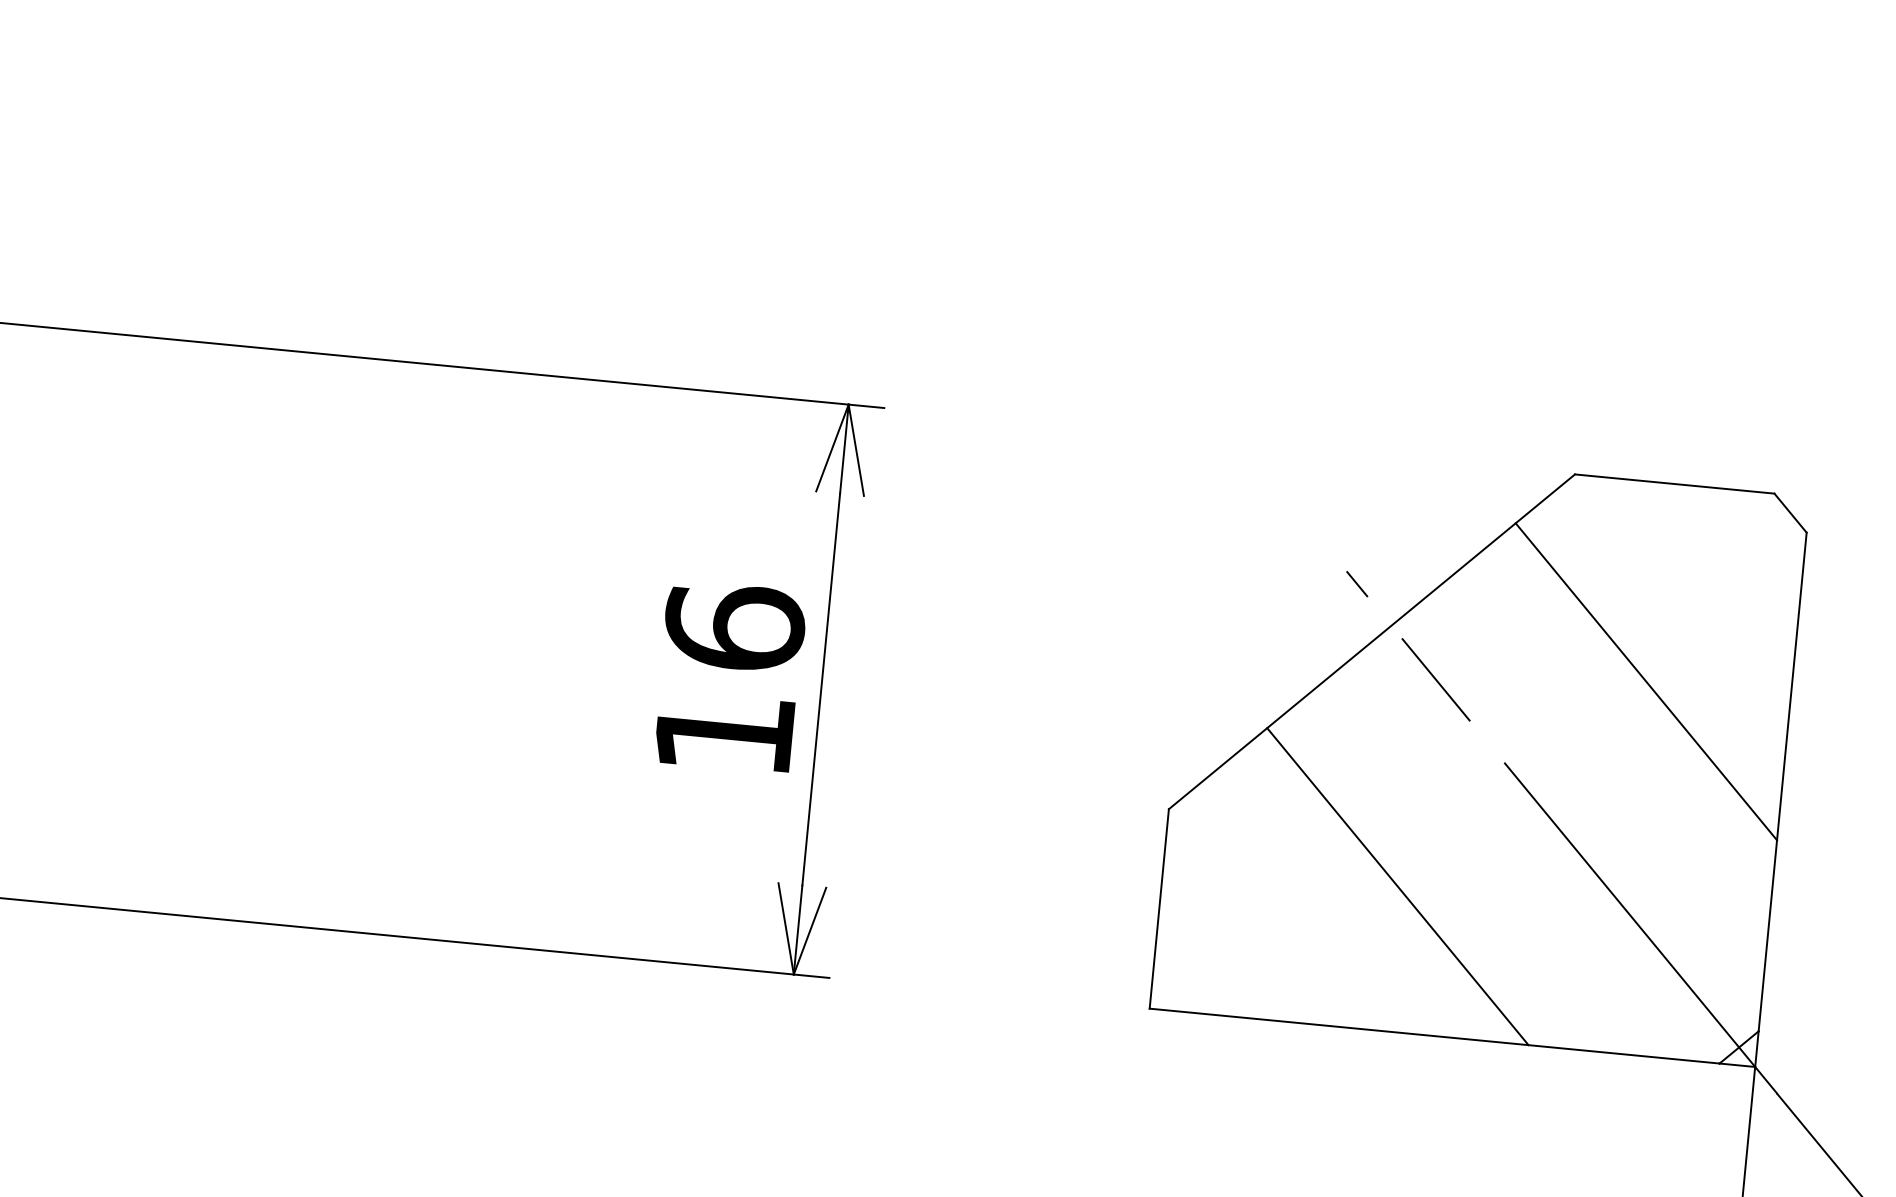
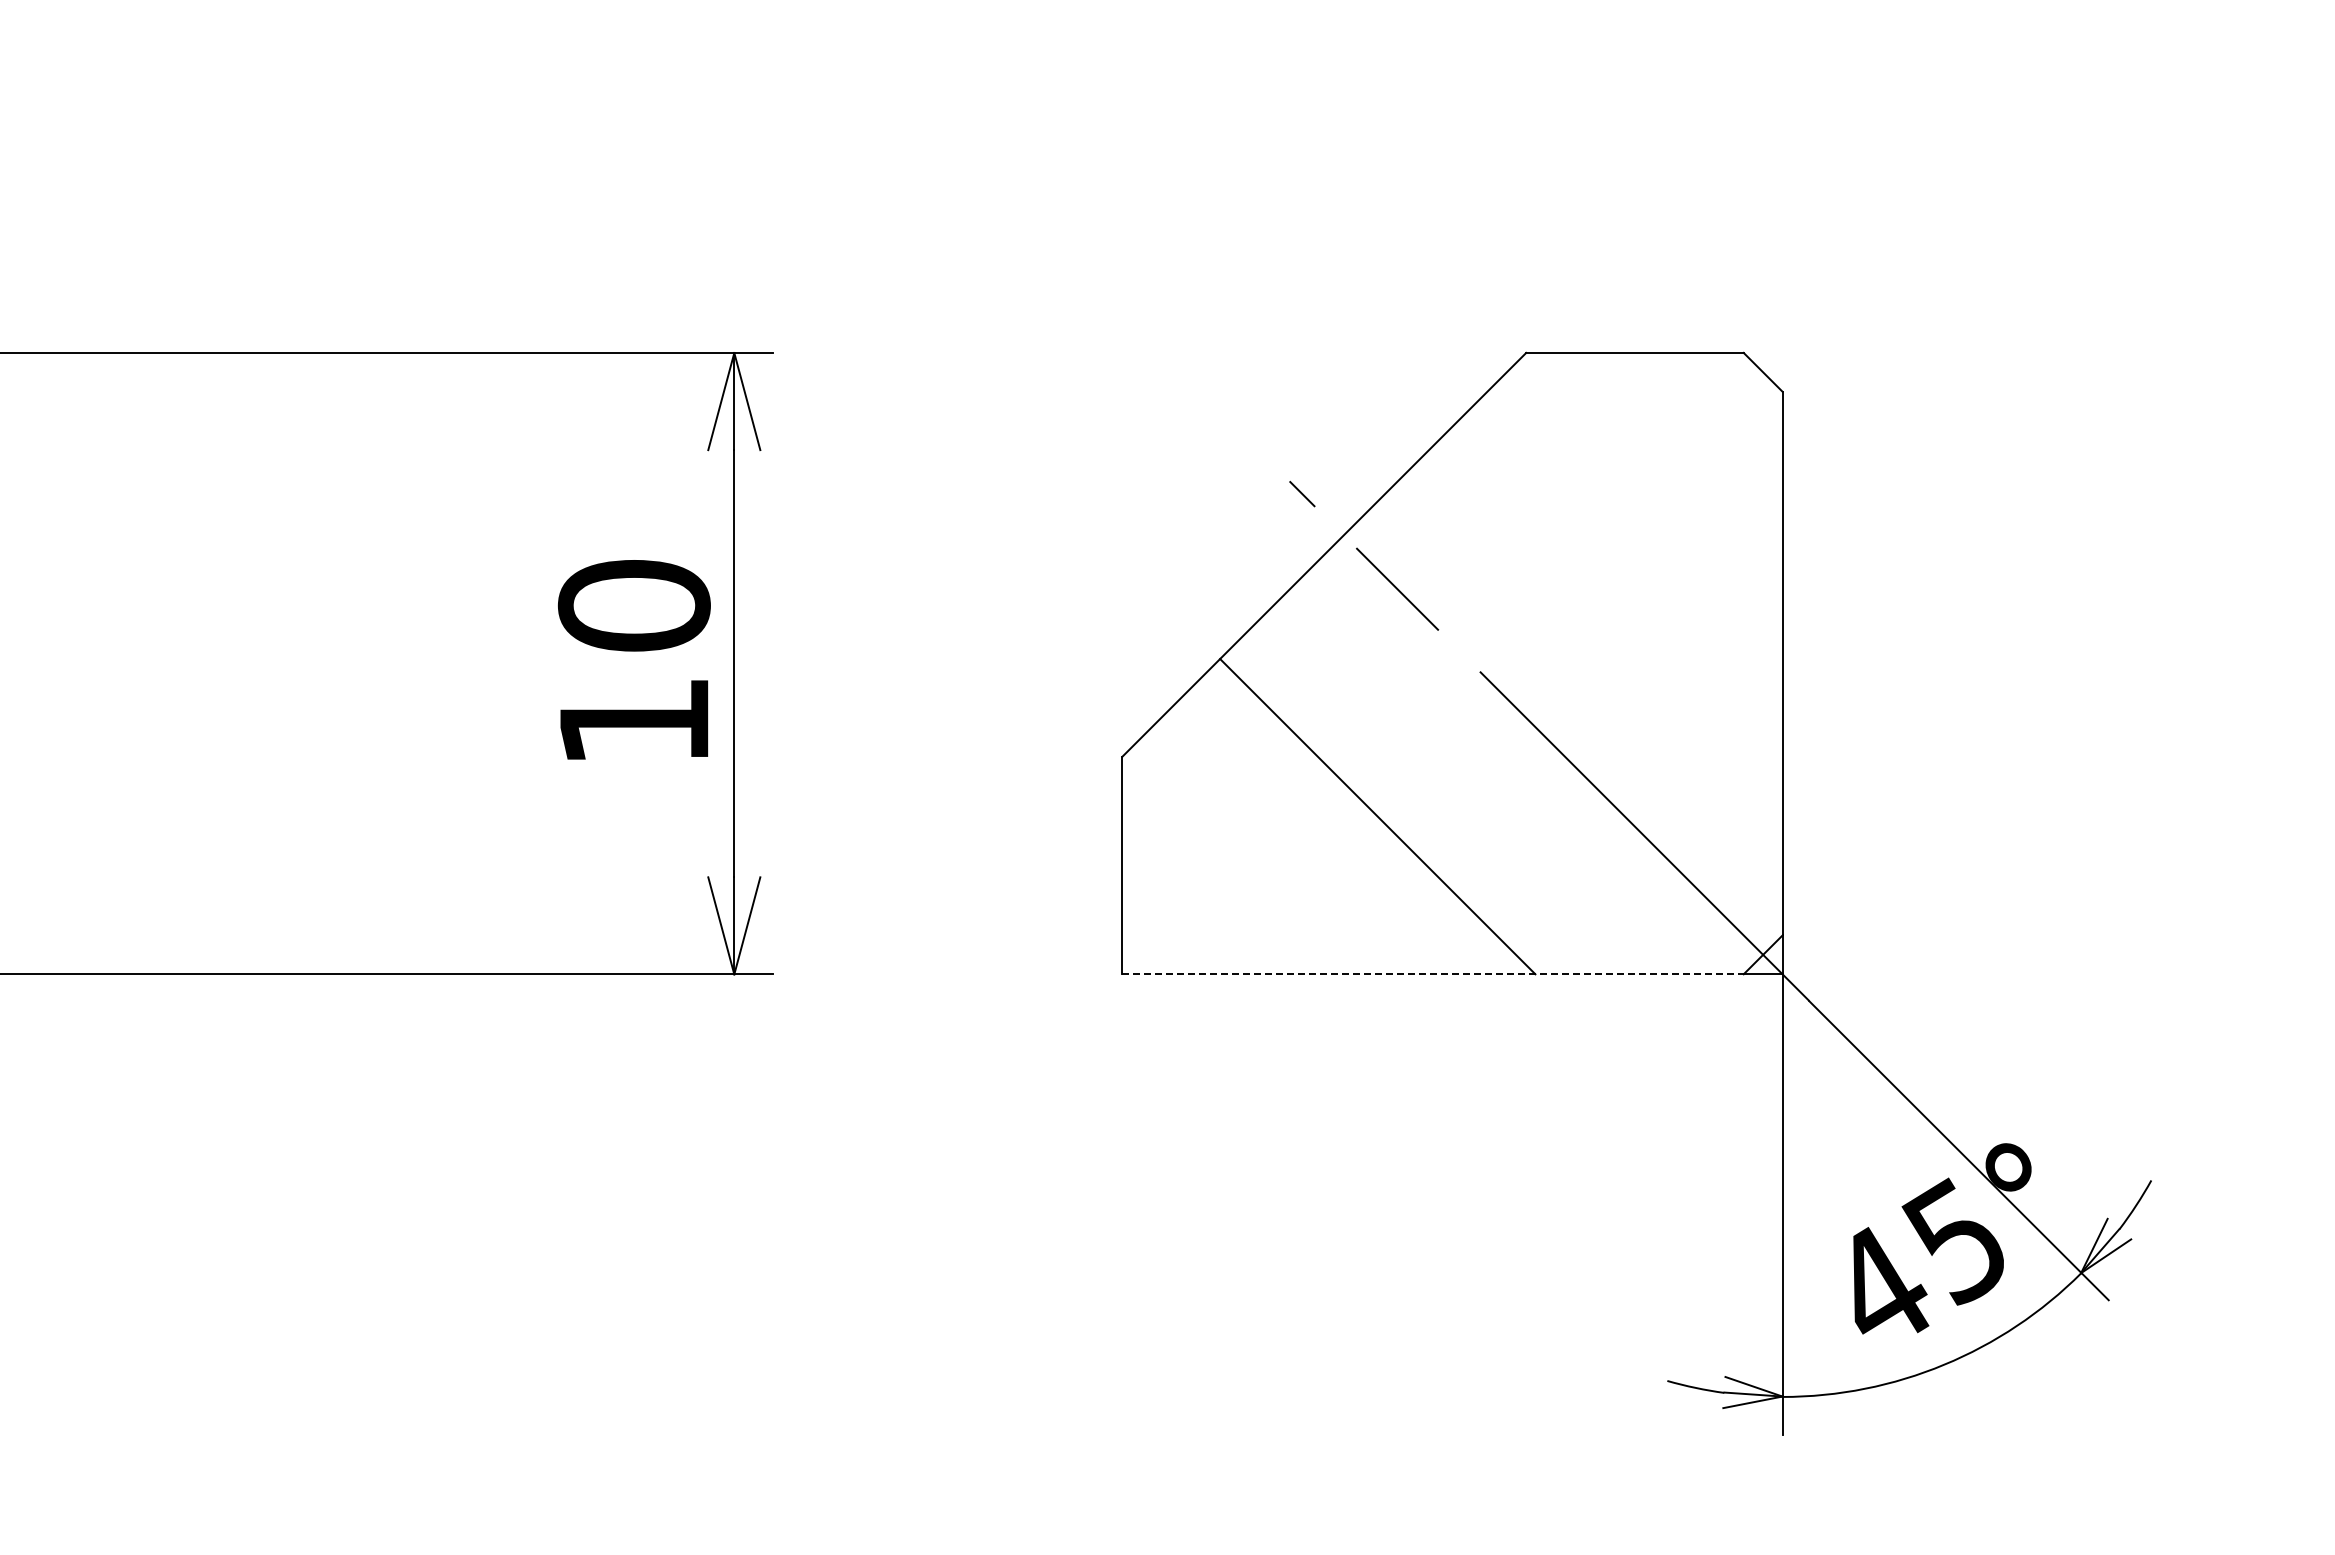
text: (733, 627) -> (633, 605), 16 -> 10
line: (1645, 681) -> (1624, 569), removed
line: (1435, 1036) -> (1433, 974), solid -> dashed

